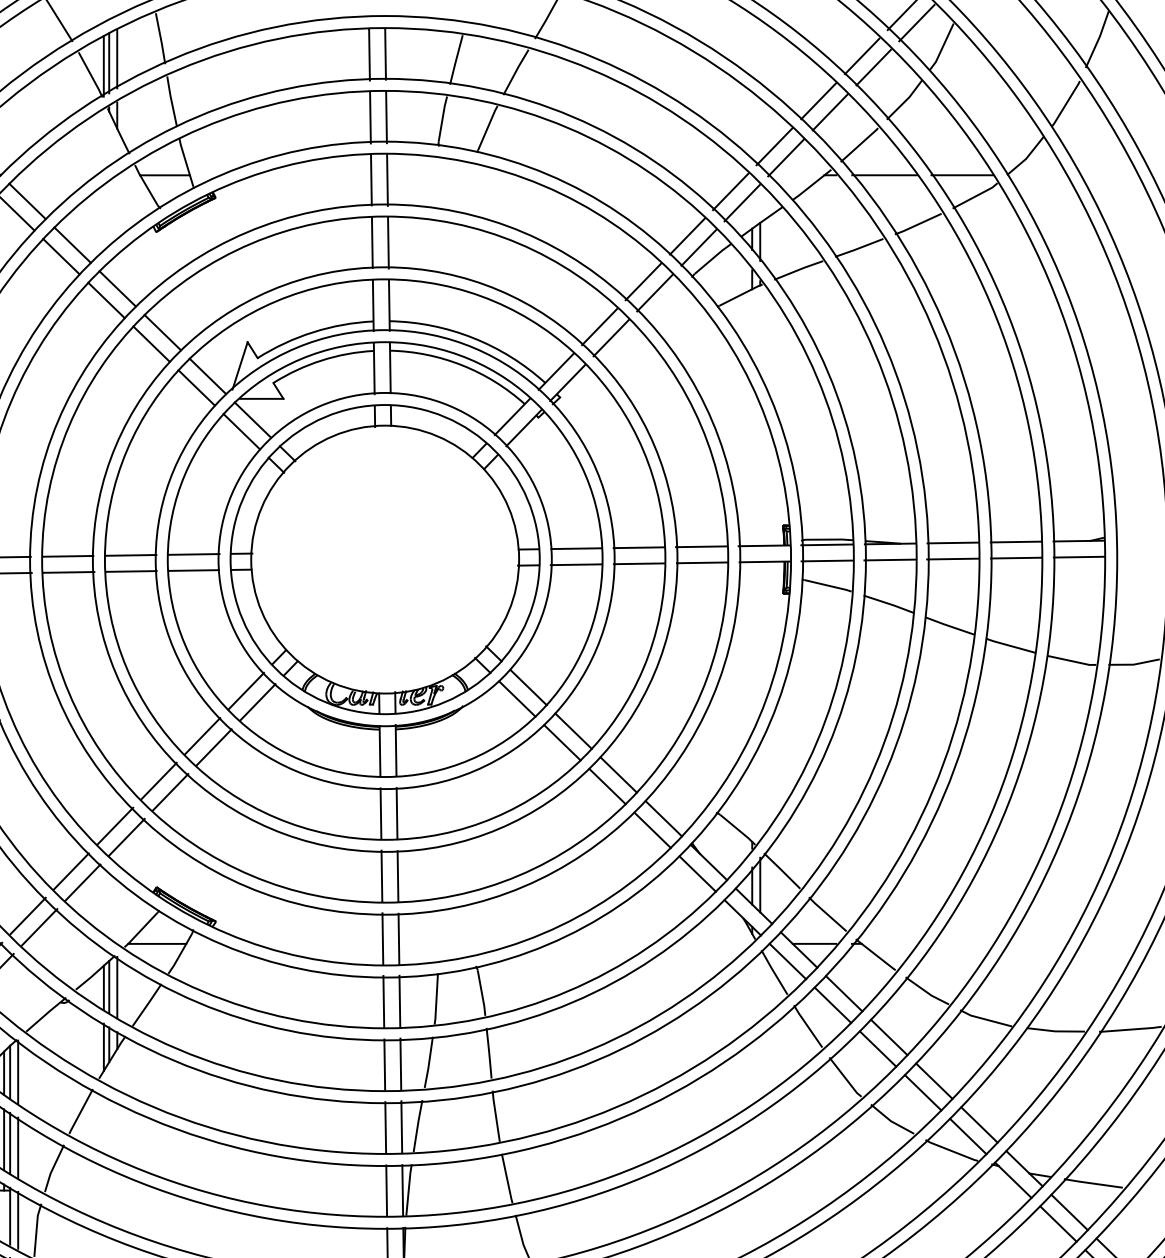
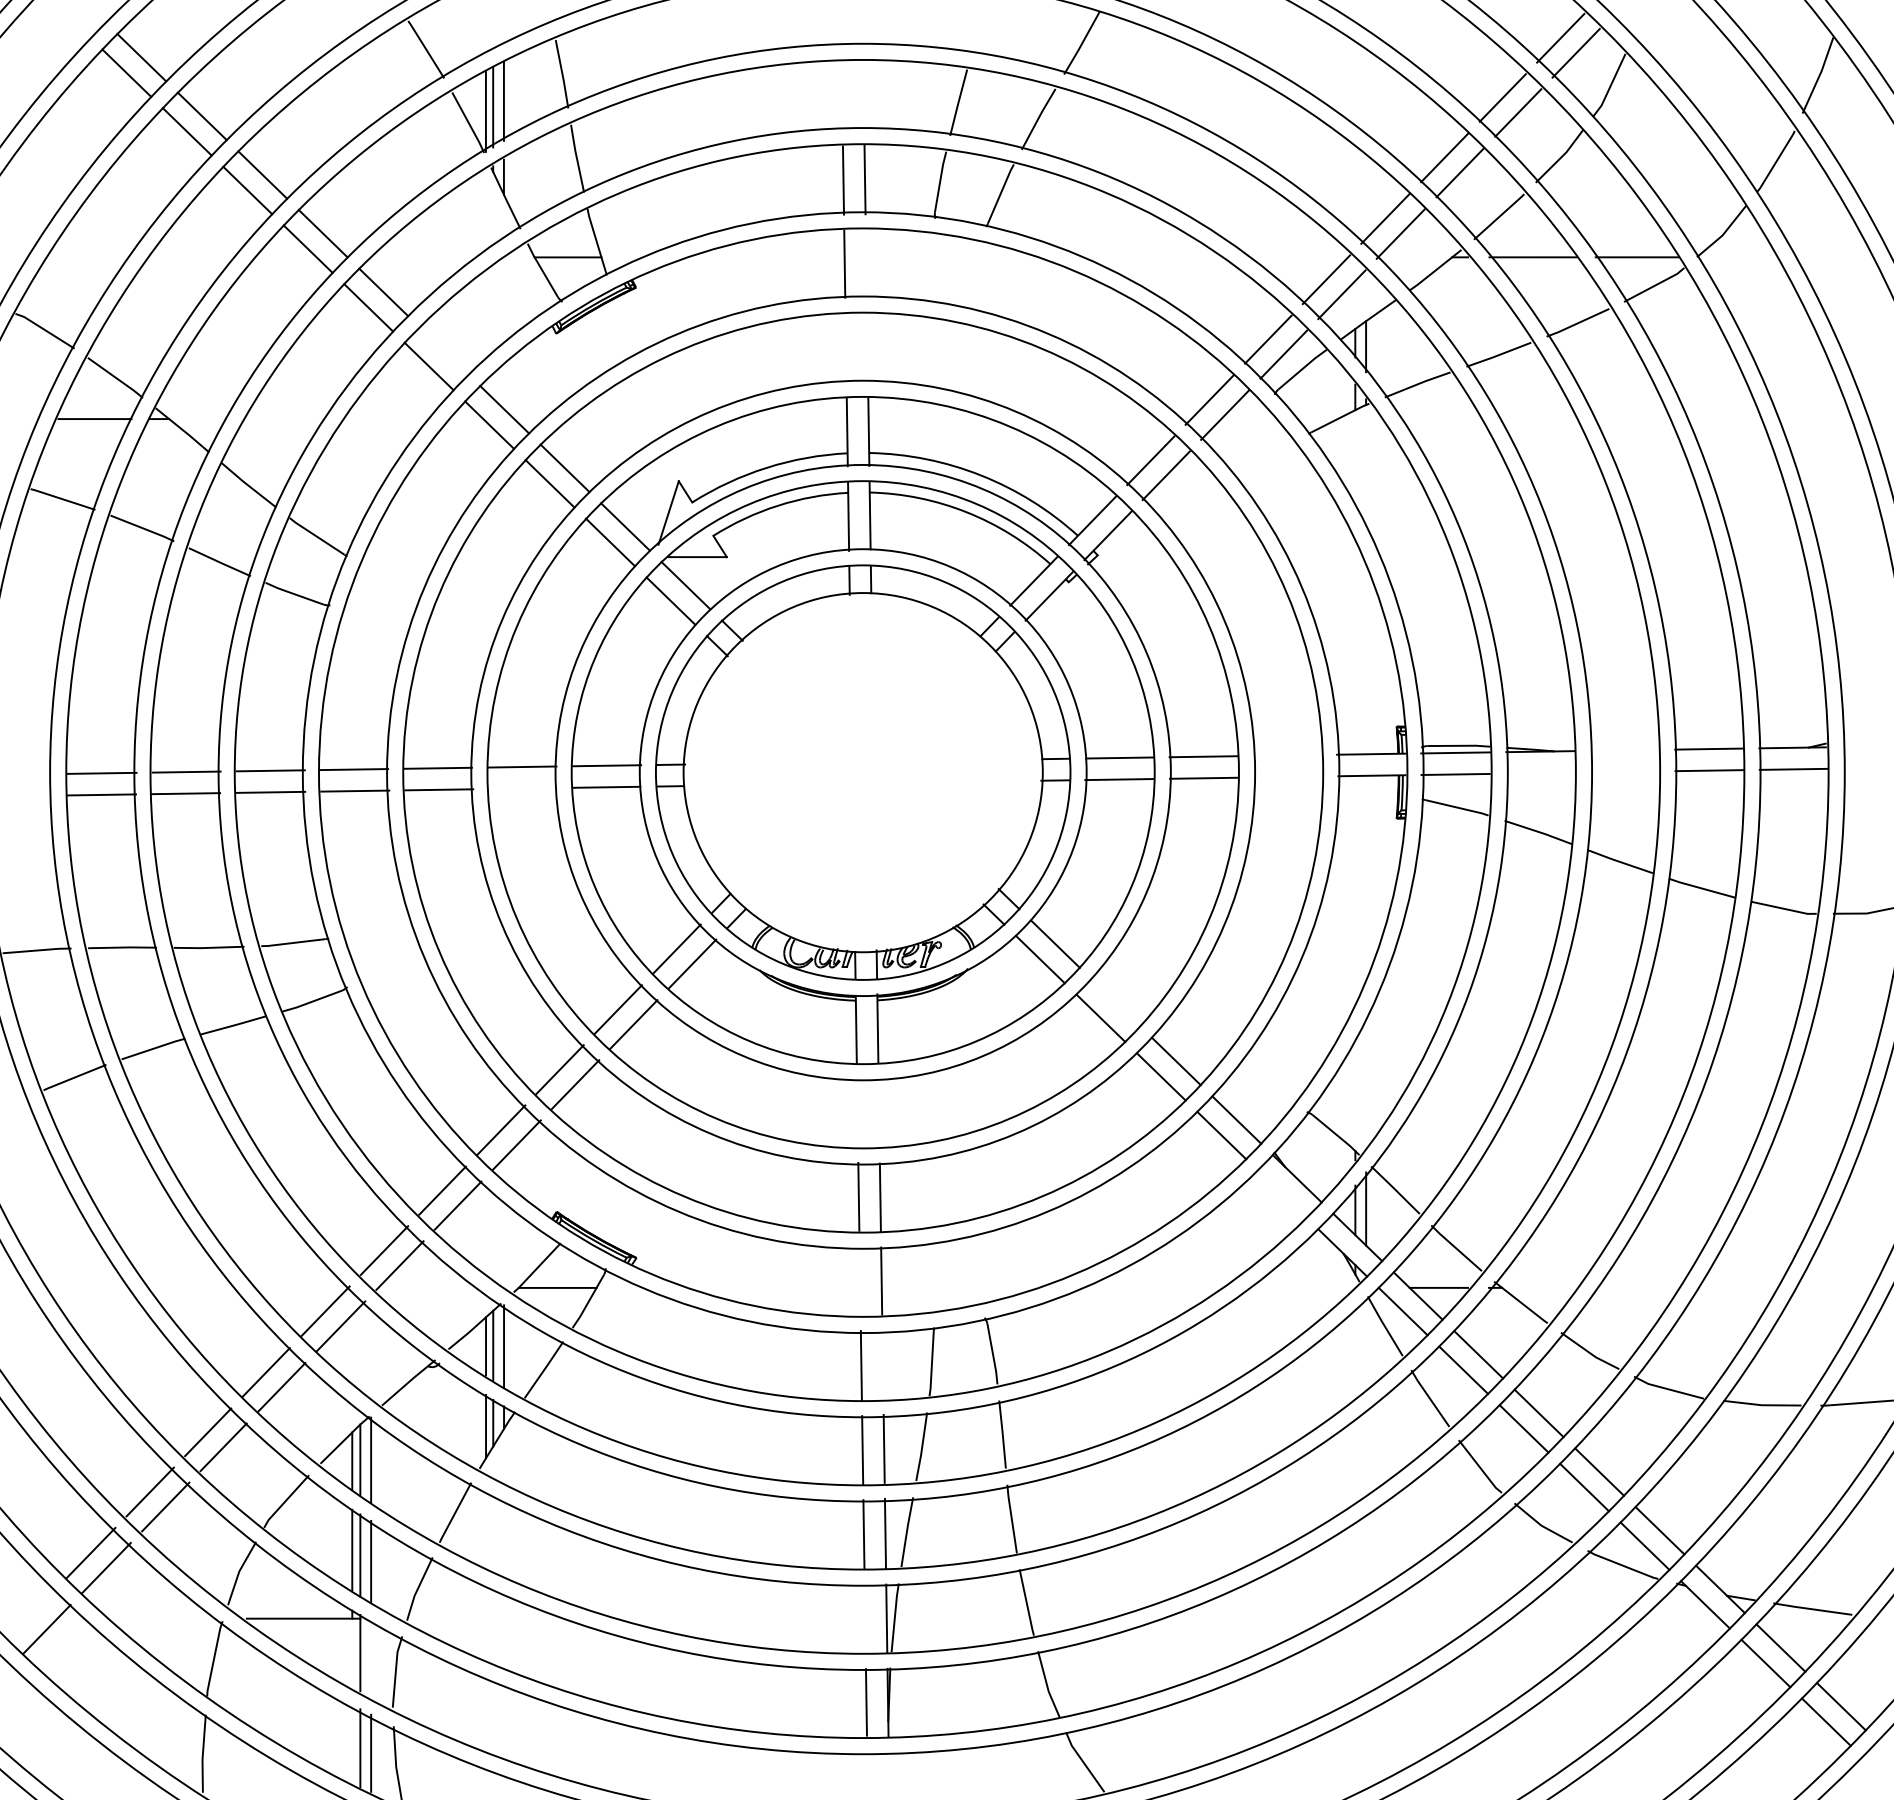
line: (385, 54) -> (863, 95), removed
line: (368, 55) -> (841, 96), removed
line: (386, 180) -> (865, 264), removed
line: (371, 242) -> (845, 347), removed
line: (388, 243) -> (867, 348), removed
line: (72, 244) -> (443, 350), removed
line: (952, 542) -> (1624, 749), removed
line: (701, 546) -> (1287, 754), removed
line: (952, 558) -> (1624, 771), removed
line: (889, 559) -> (1539, 772), removed
line: (702, 562) -> (1288, 776), removed
line: (131, 571) -> (522, 788), removed
line: (573, 731) -> (1115, 1002), removed
line: (380, 813) -> (857, 1112), removed
line: (396, 813) -> (878, 1113), removed
line: (697, 874) -> (1281, 1194), removed
line: (382, 938) -> (859, 1280), removed
line: (399, 1001) -> (882, 1364), removed
line: (386, 1190) -> (864, 1618), removed
line: (18, 1220) -> (371, 1658), removed

